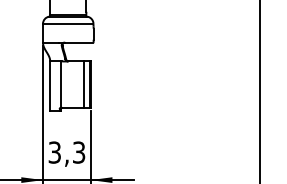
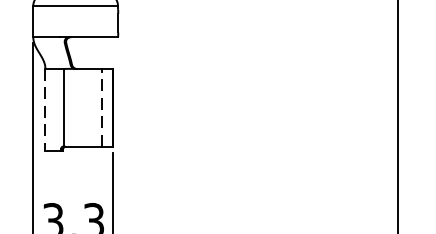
line: (84, 84) -> (102, 107), solid -> dashed
line: (50, 86) -> (45, 110), solid -> dashed

